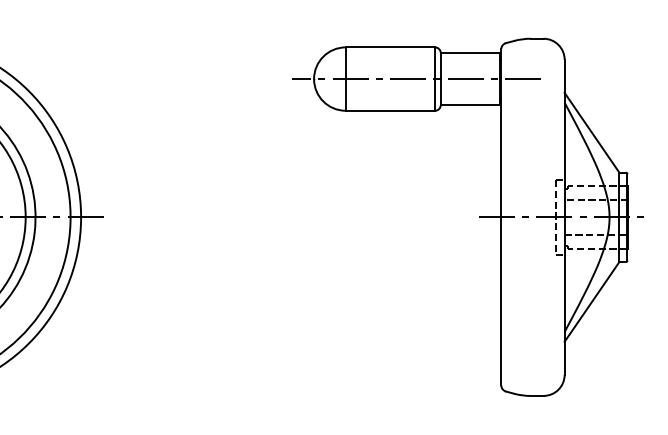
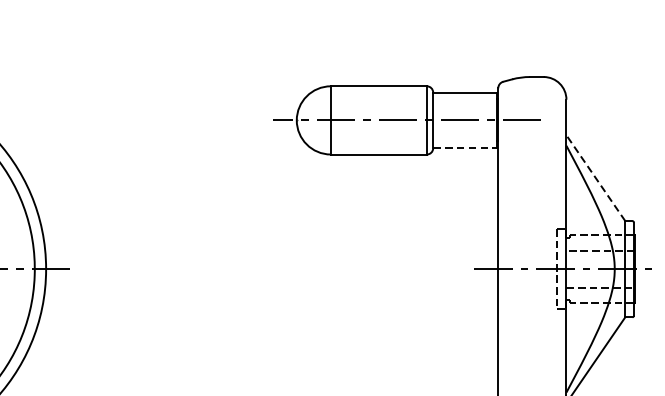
line: (470, 105) -> (465, 148), solid -> dashed
line: (591, 132) -> (595, 177), solid -> dashed

